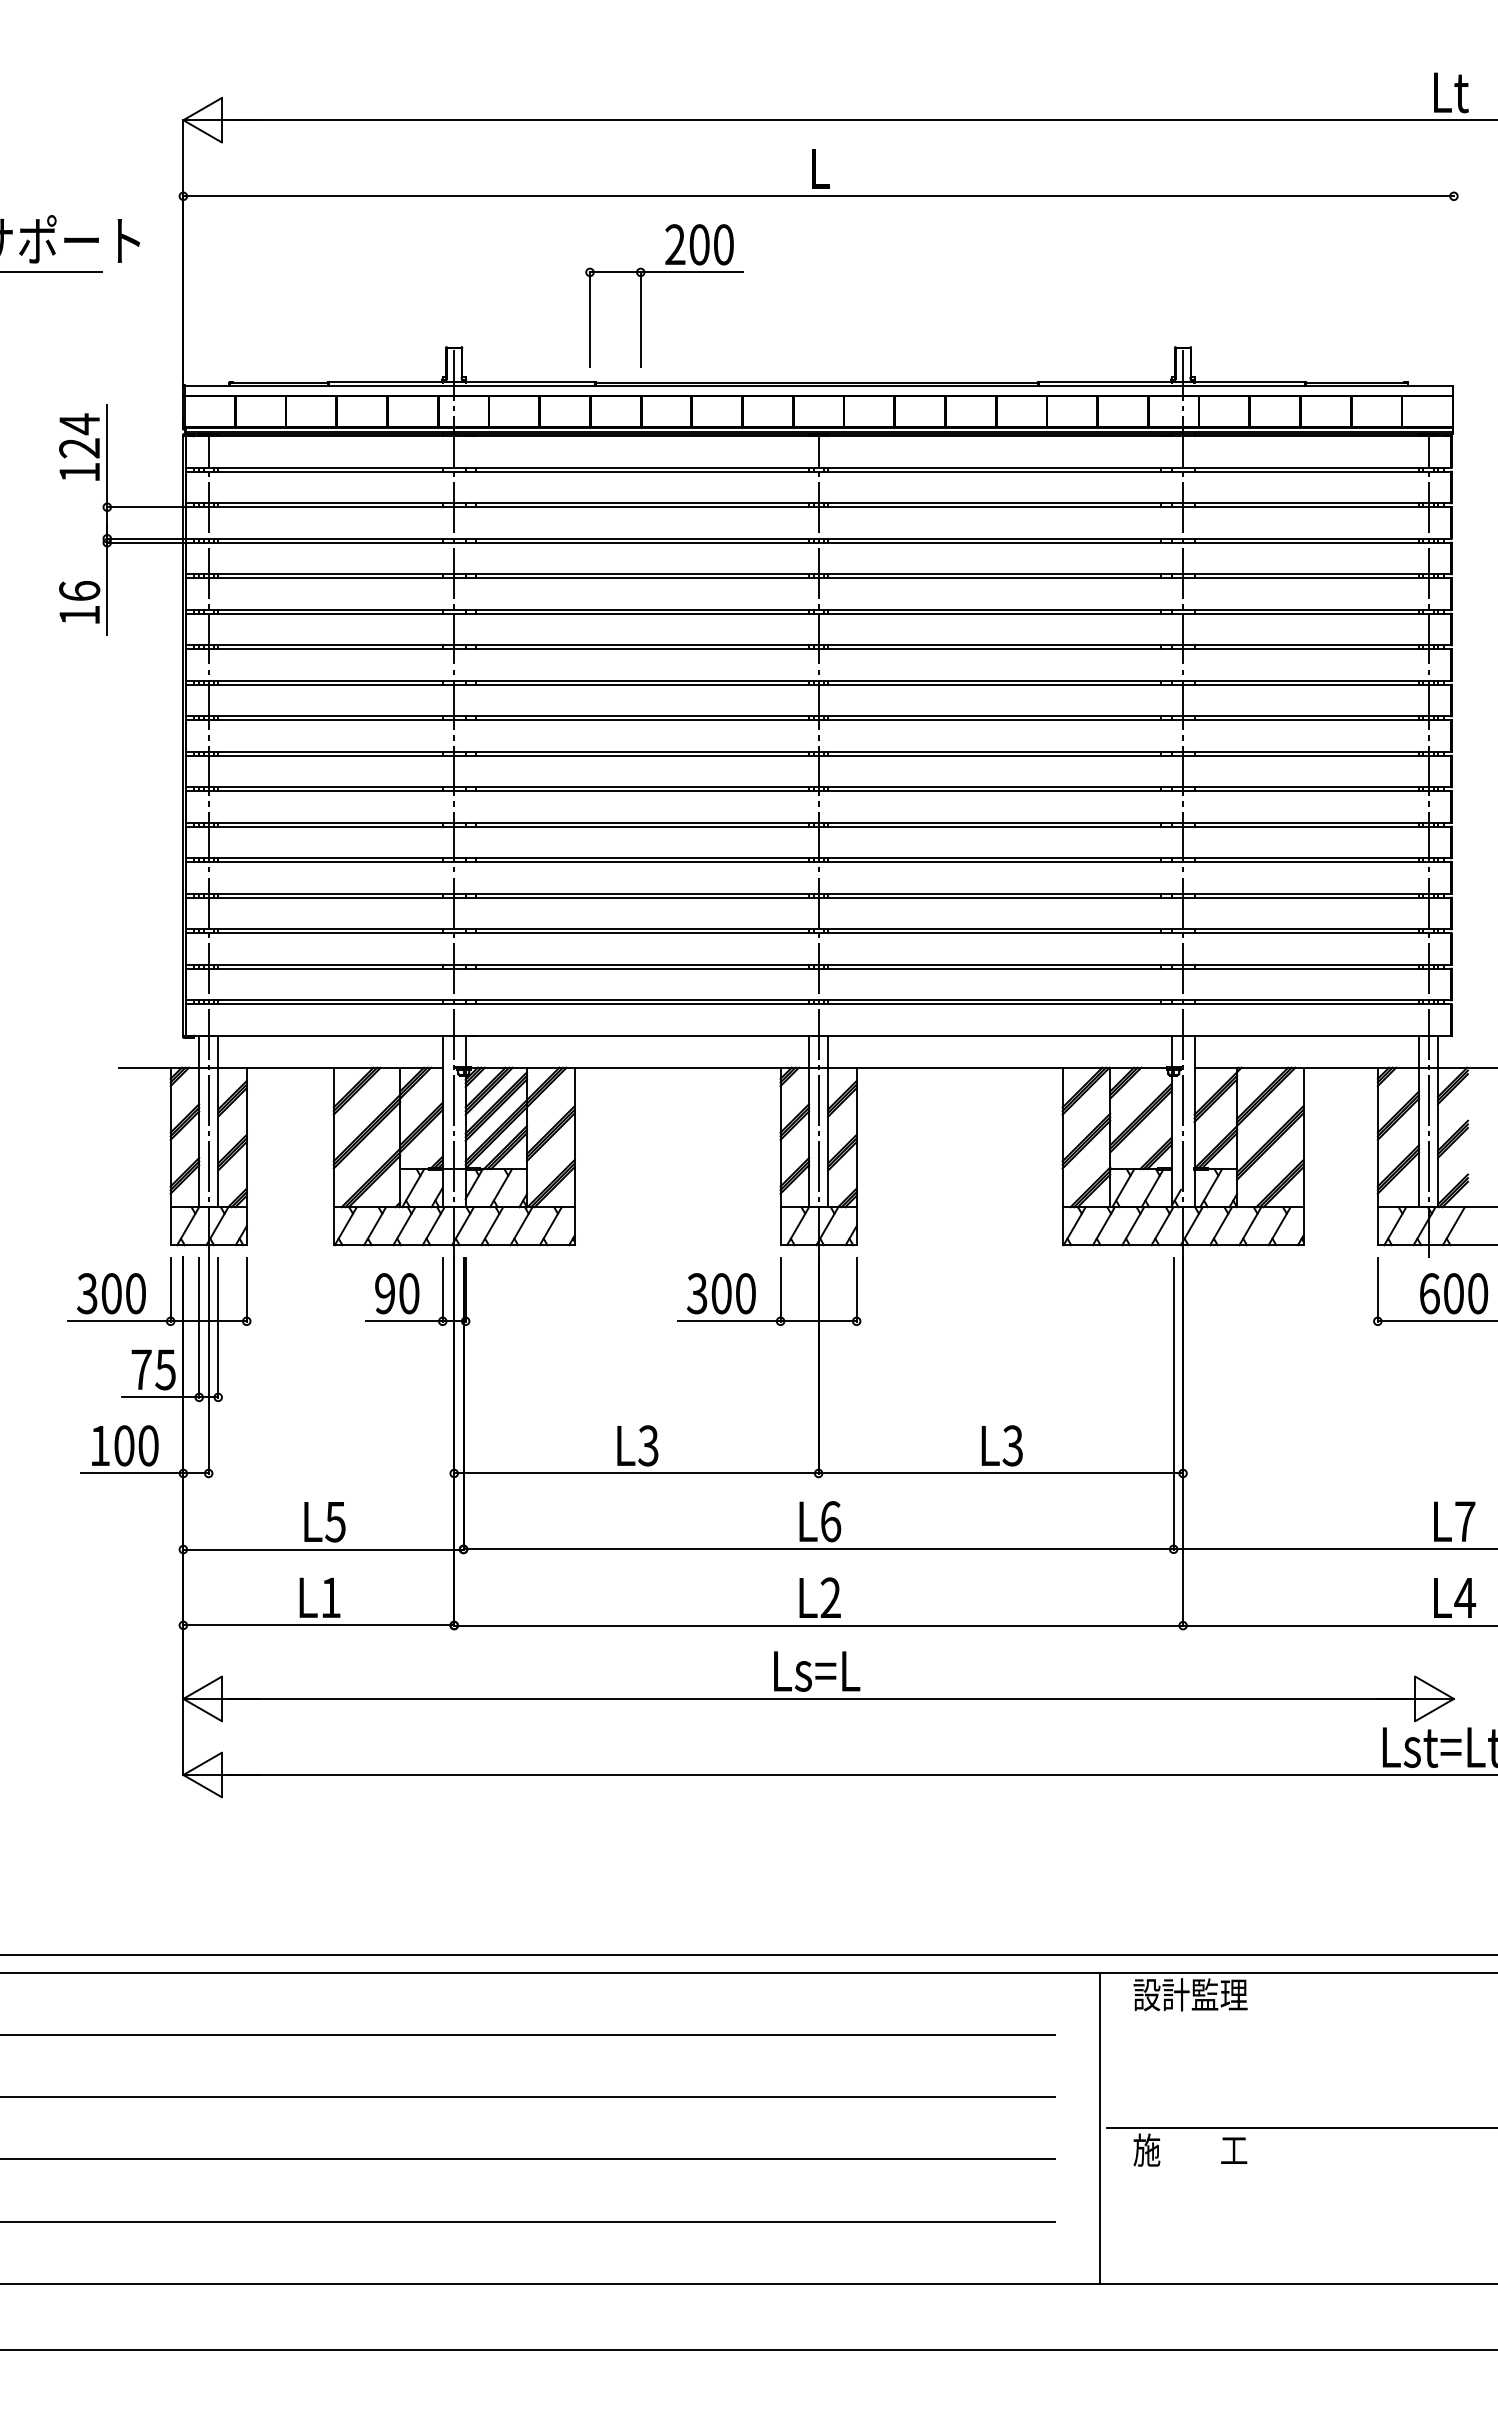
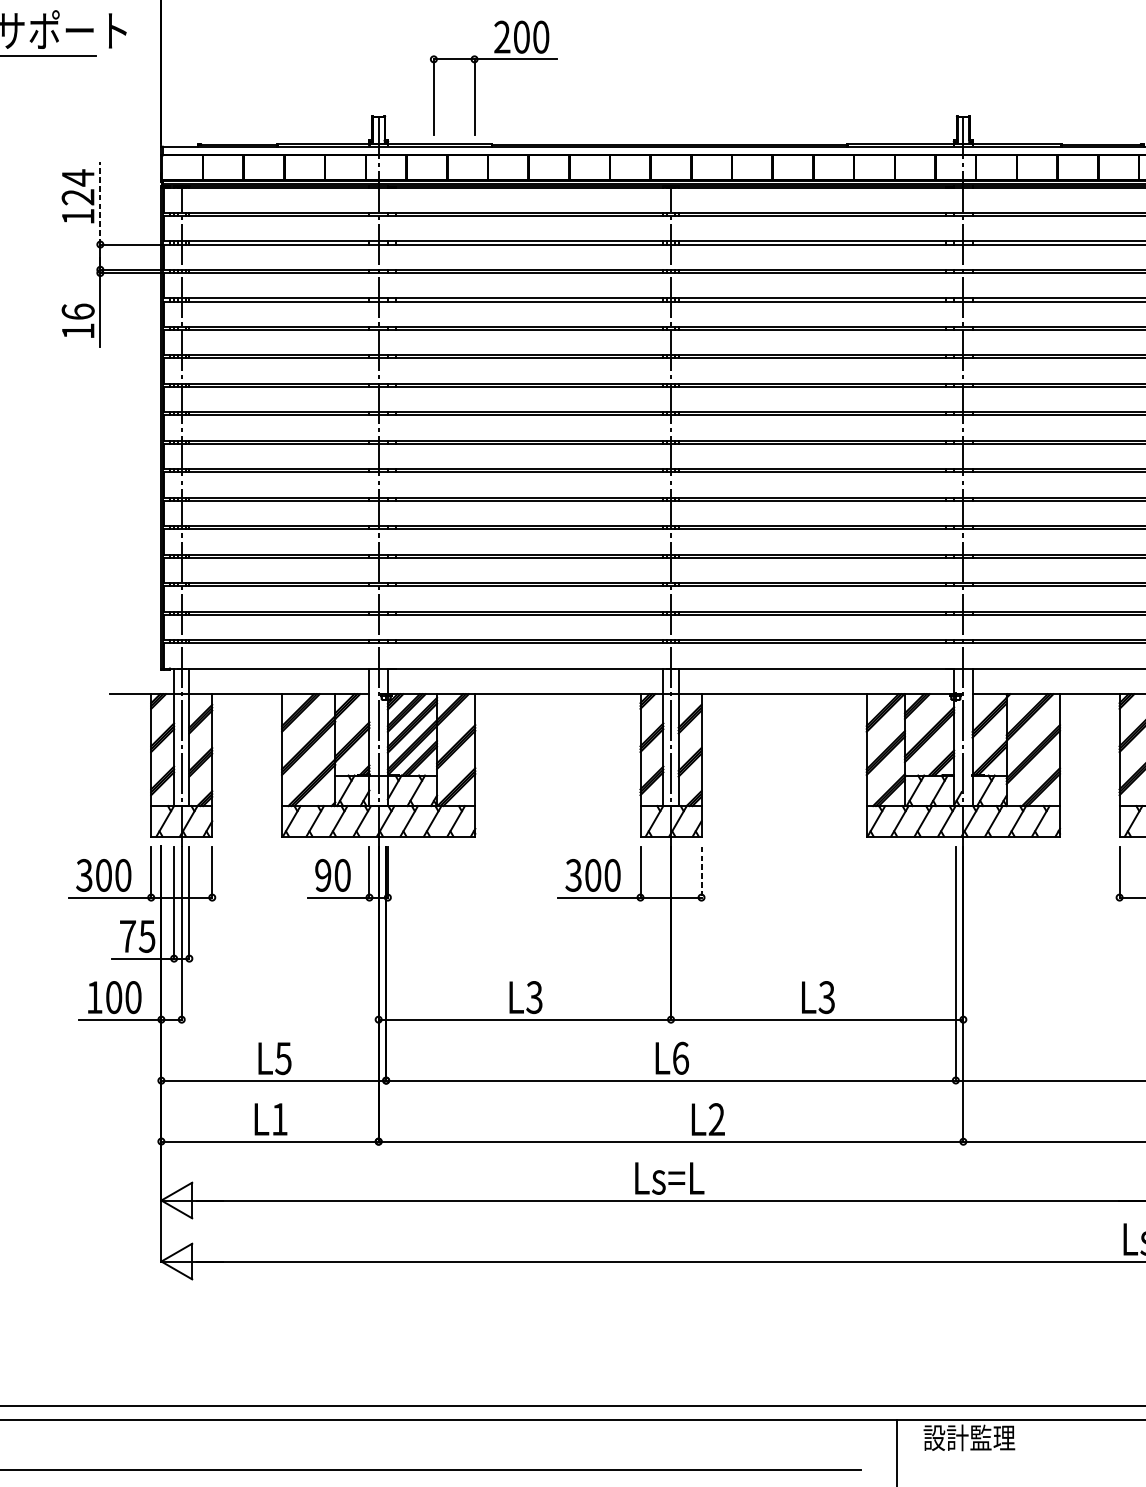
part: (664, 272) -> (493, 59), moved
line: (107, 455) -> (100, 203), solid -> dashed
line: (856, 1289) -> (701, 872), solid -> dashed
text: (819, 1597) -> (707, 1119), moved

